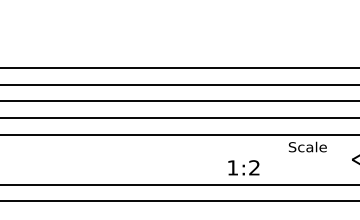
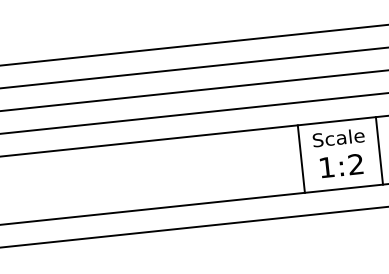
line: (278, 159) -> (300, 158), added
line: (336, 159) -> (379, 150), added
text: (243, 167) -> (341, 165), moved

